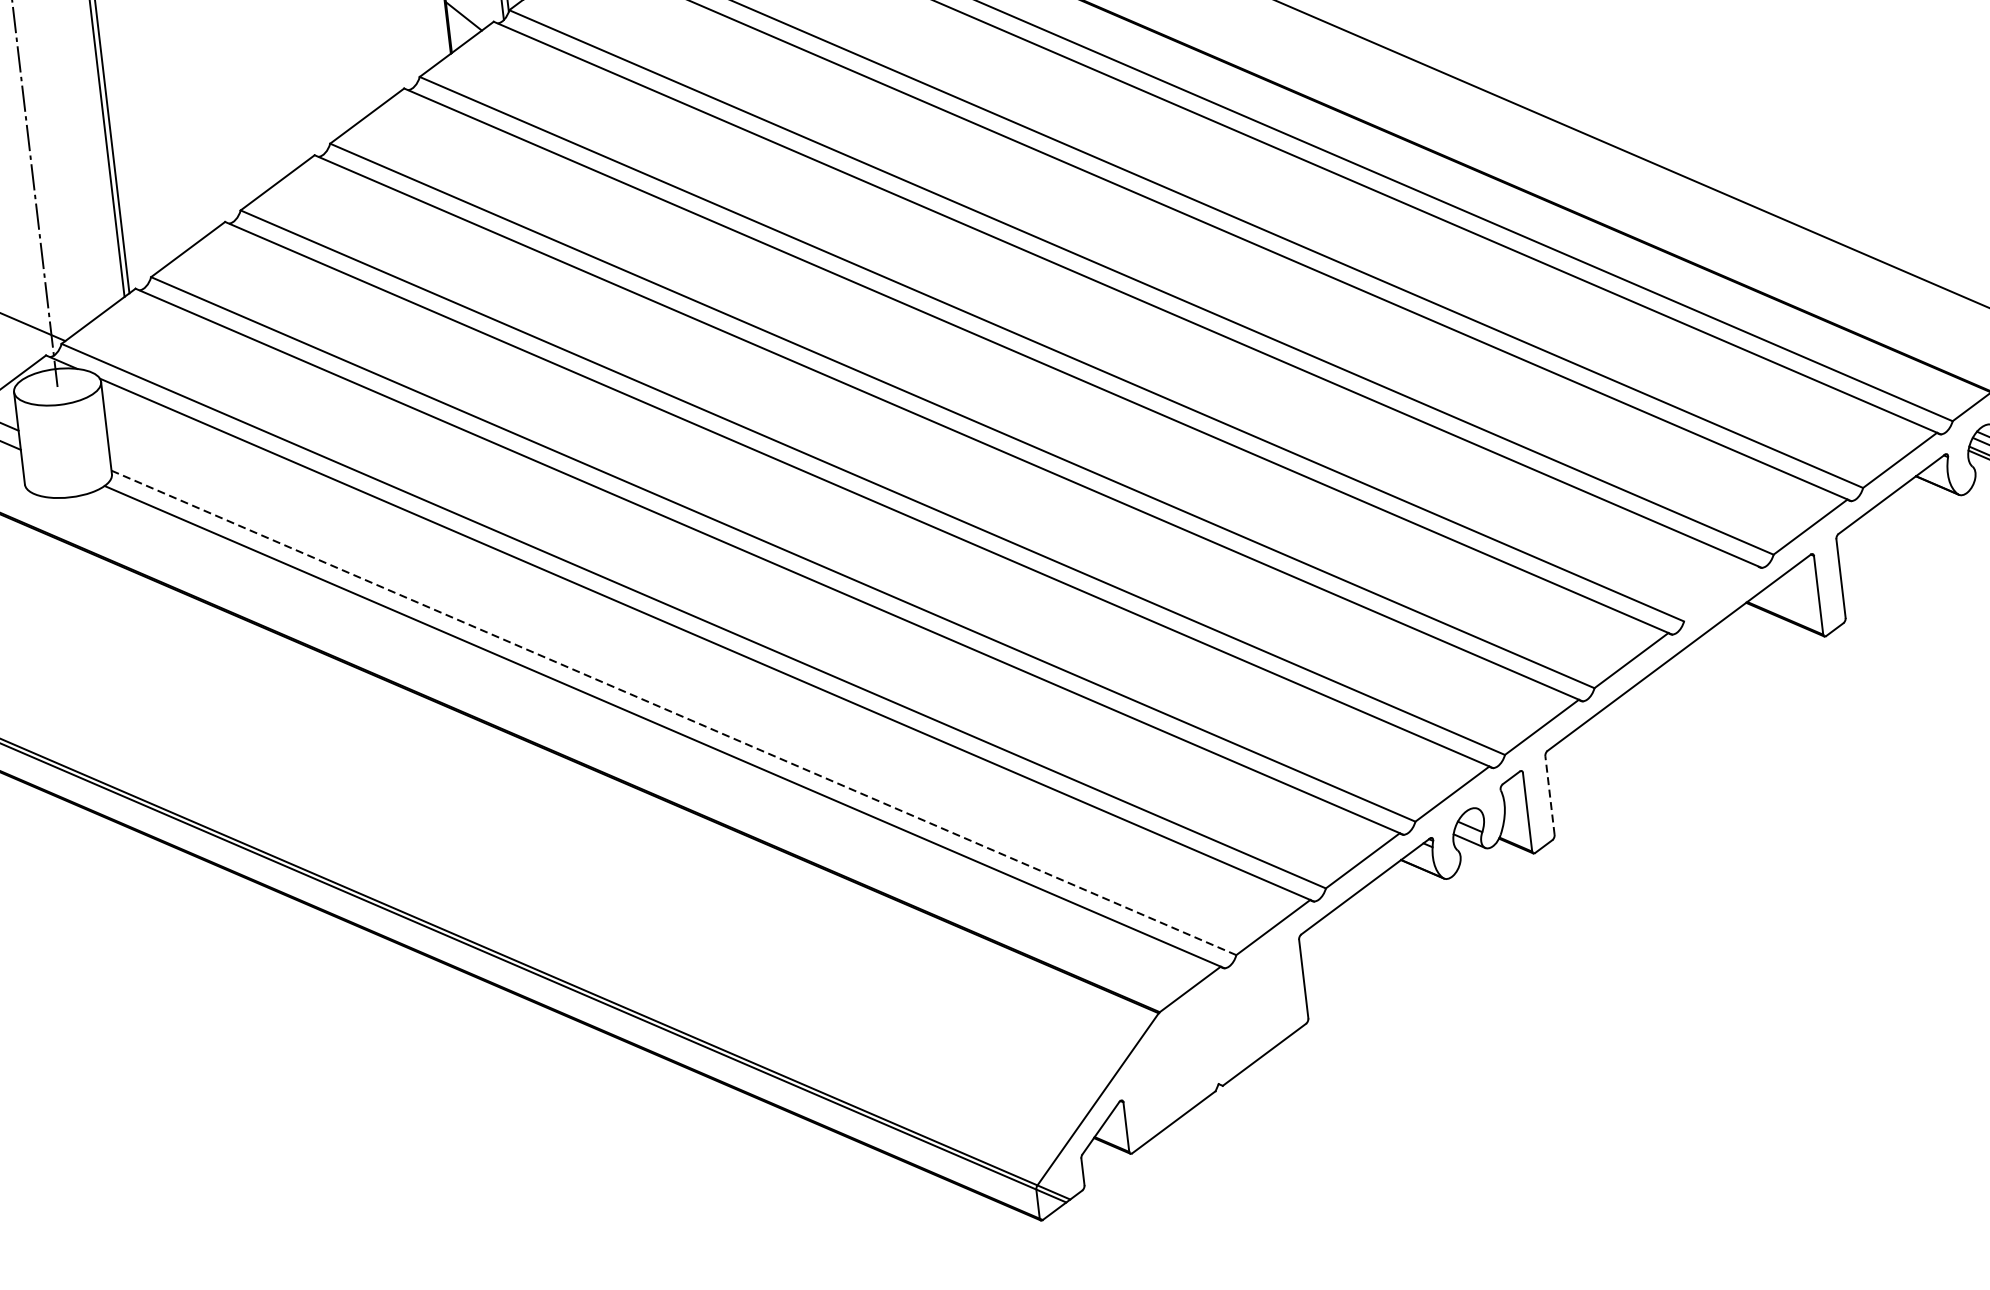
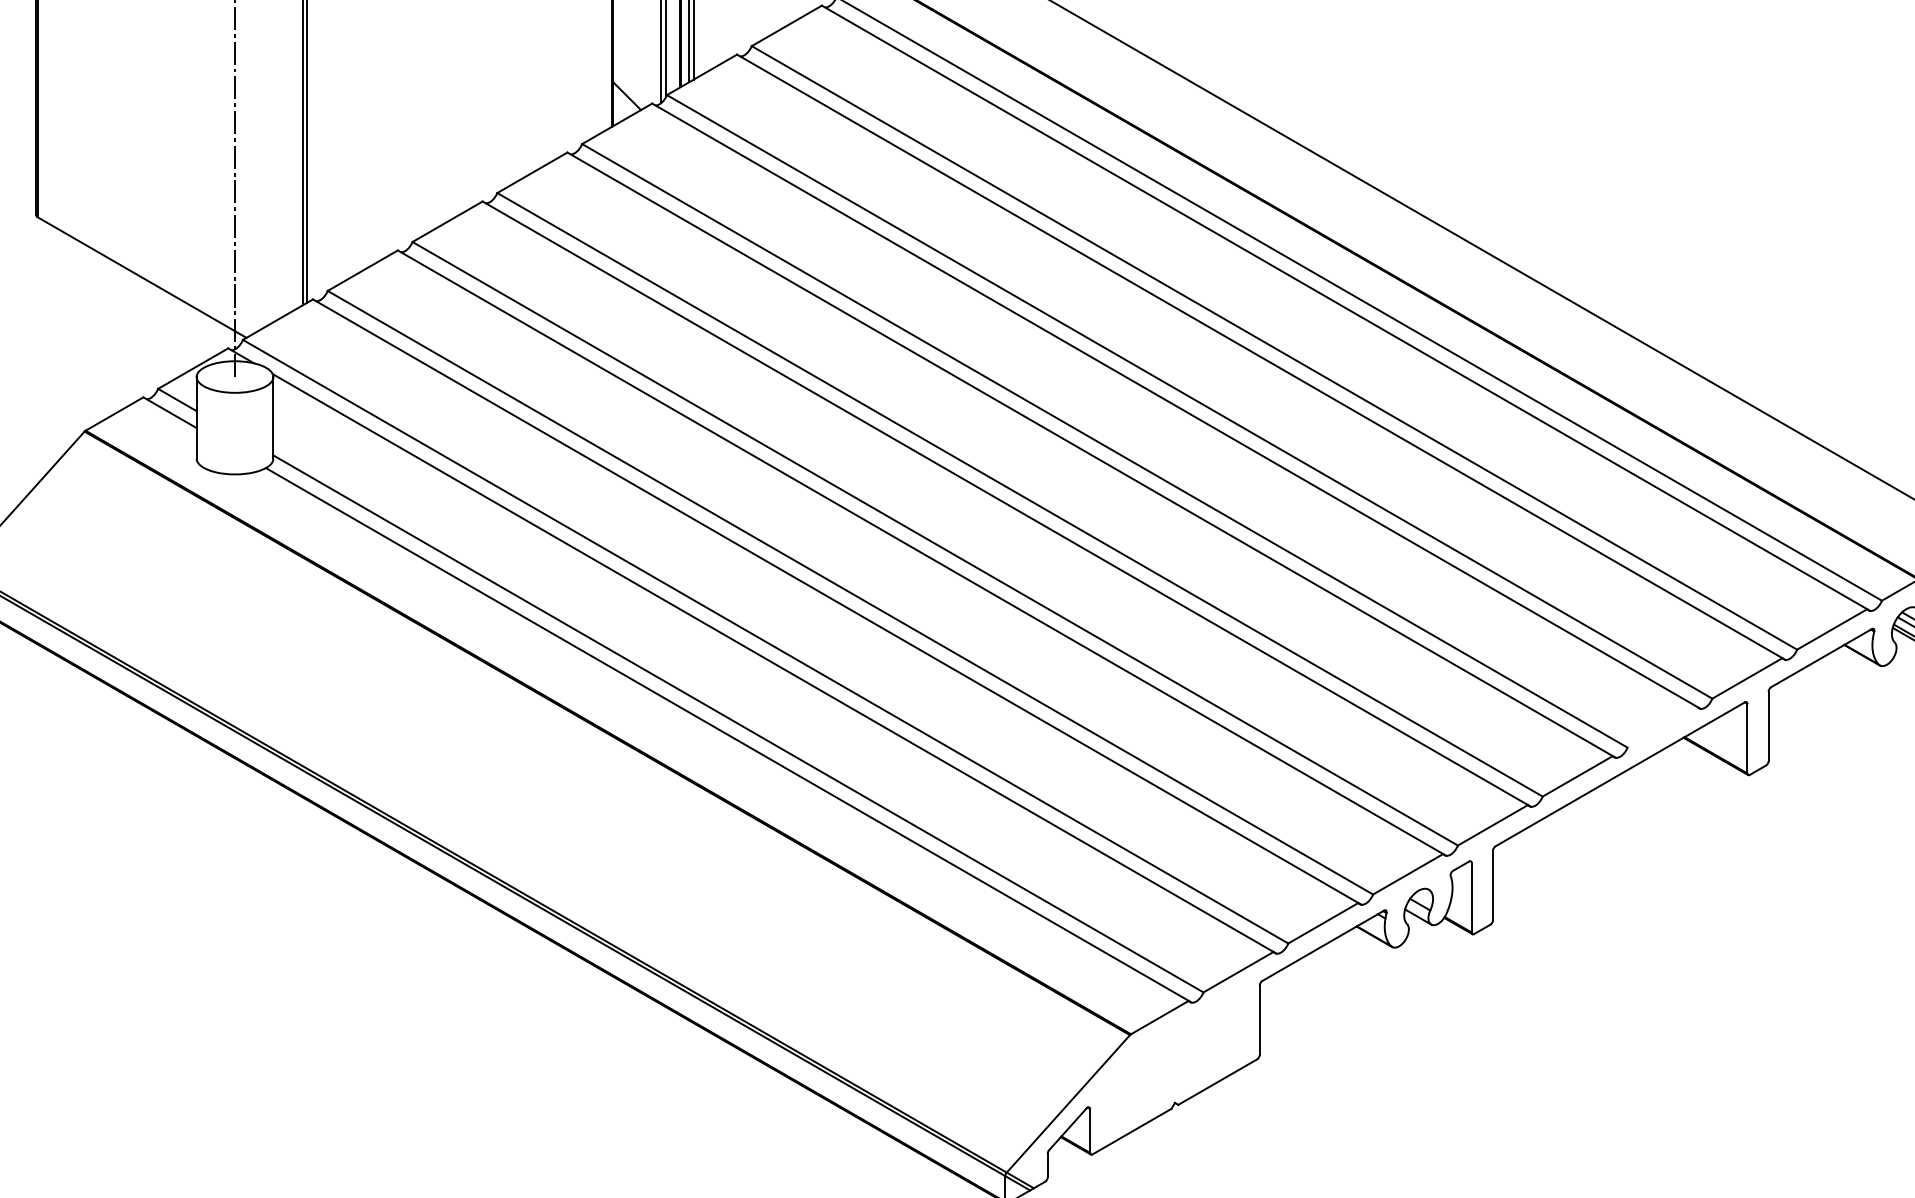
line: (673, 712) -> (738, 723), dashed -> solid
line: (1549, 795) -> (1492, 885), dashed -> solid

